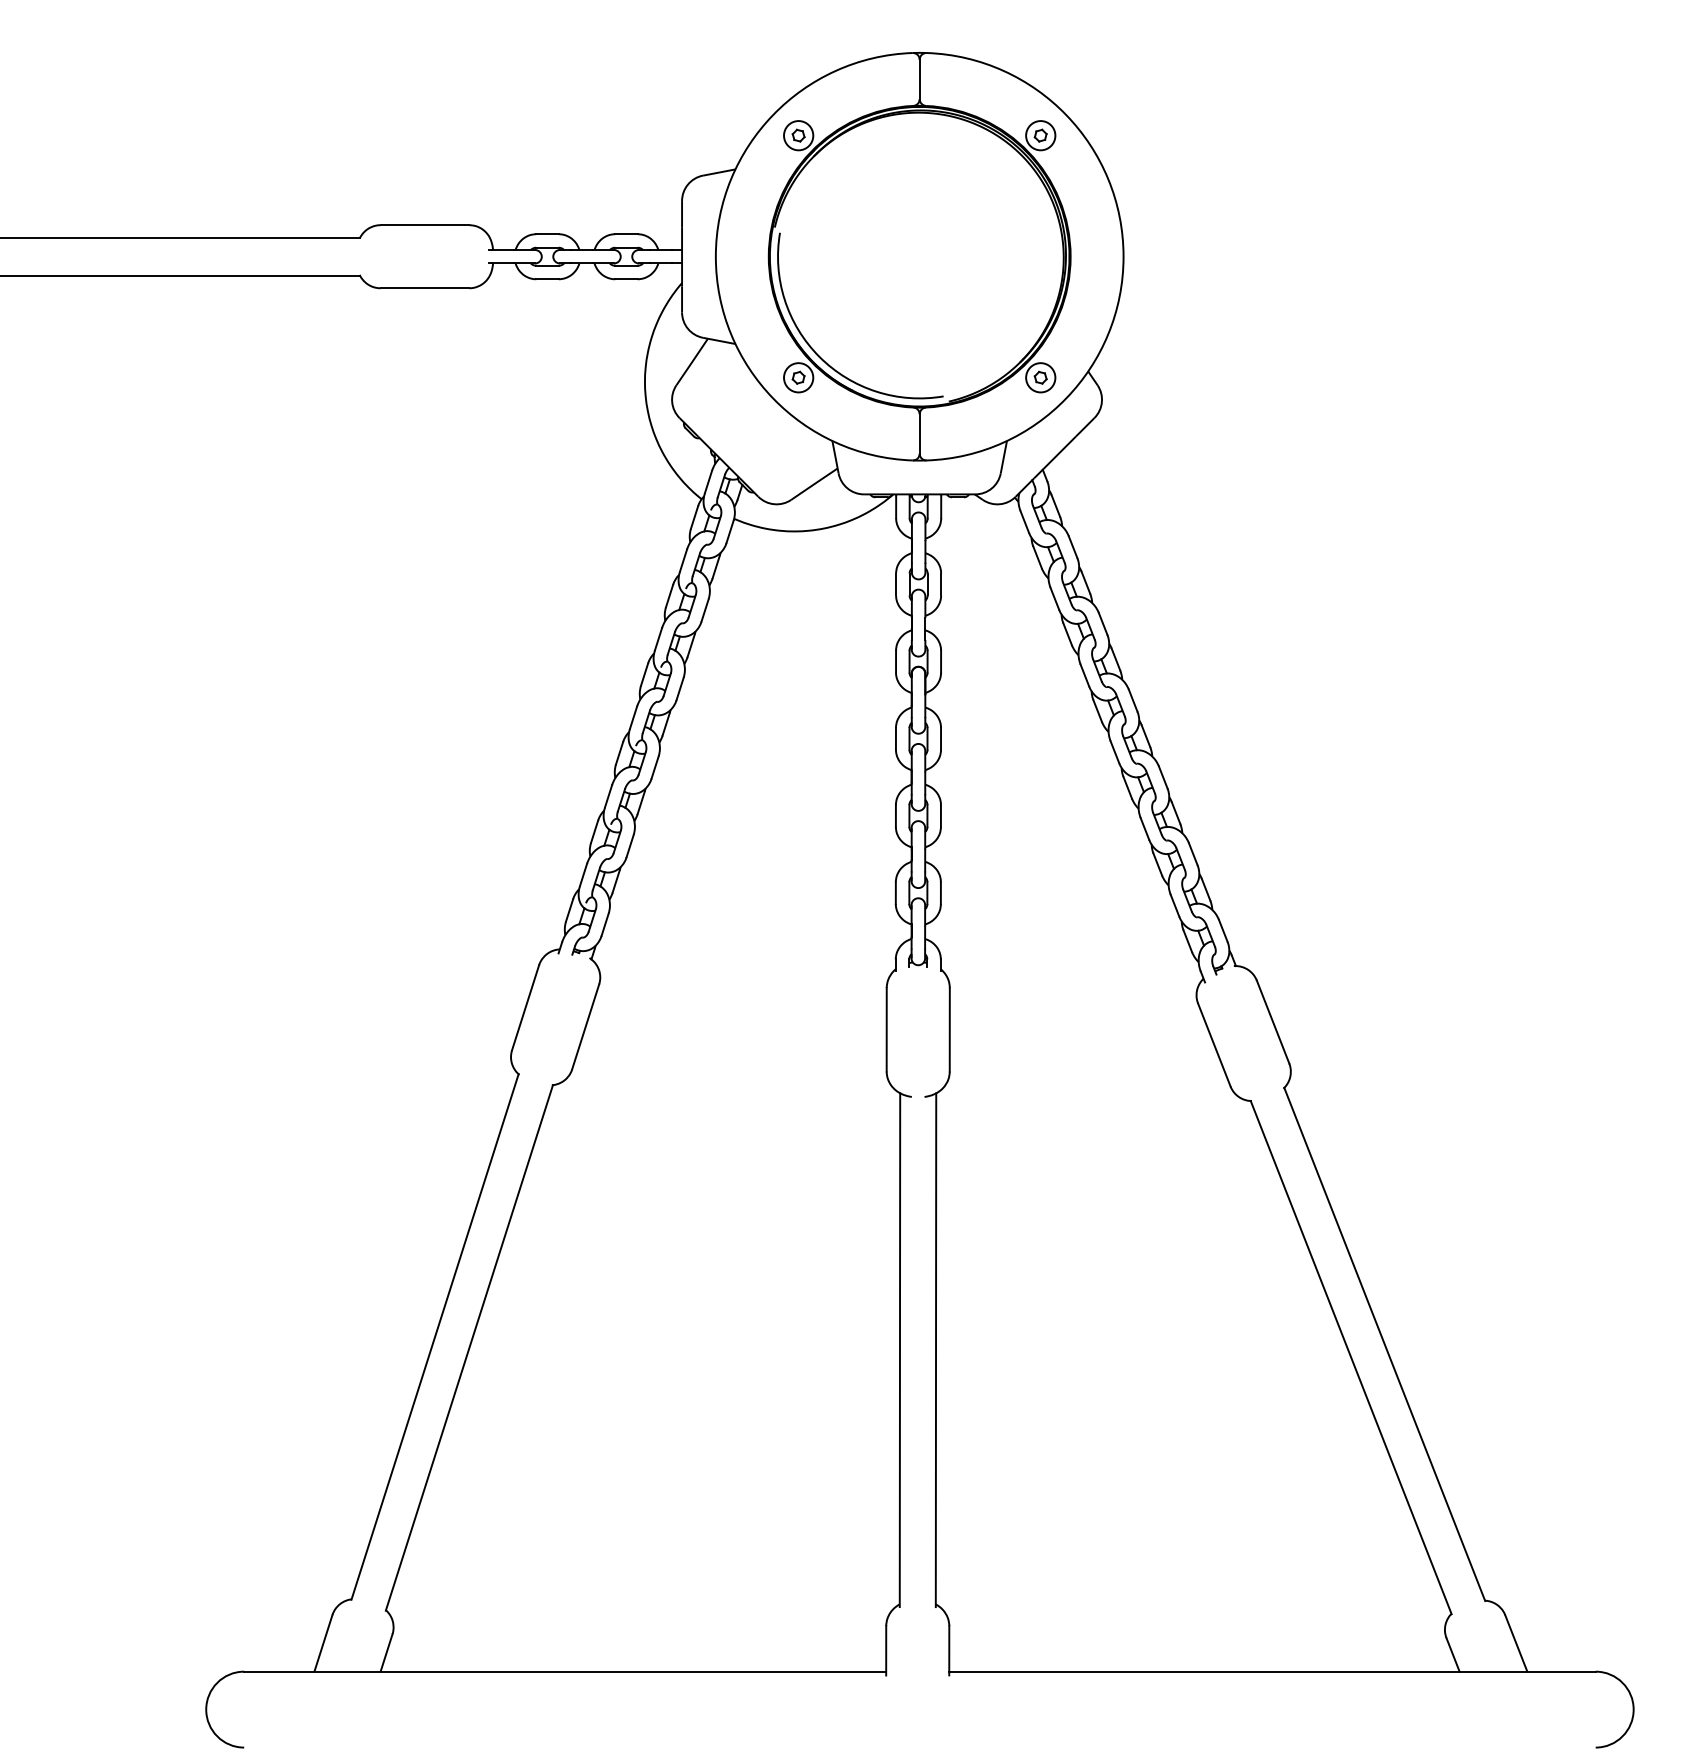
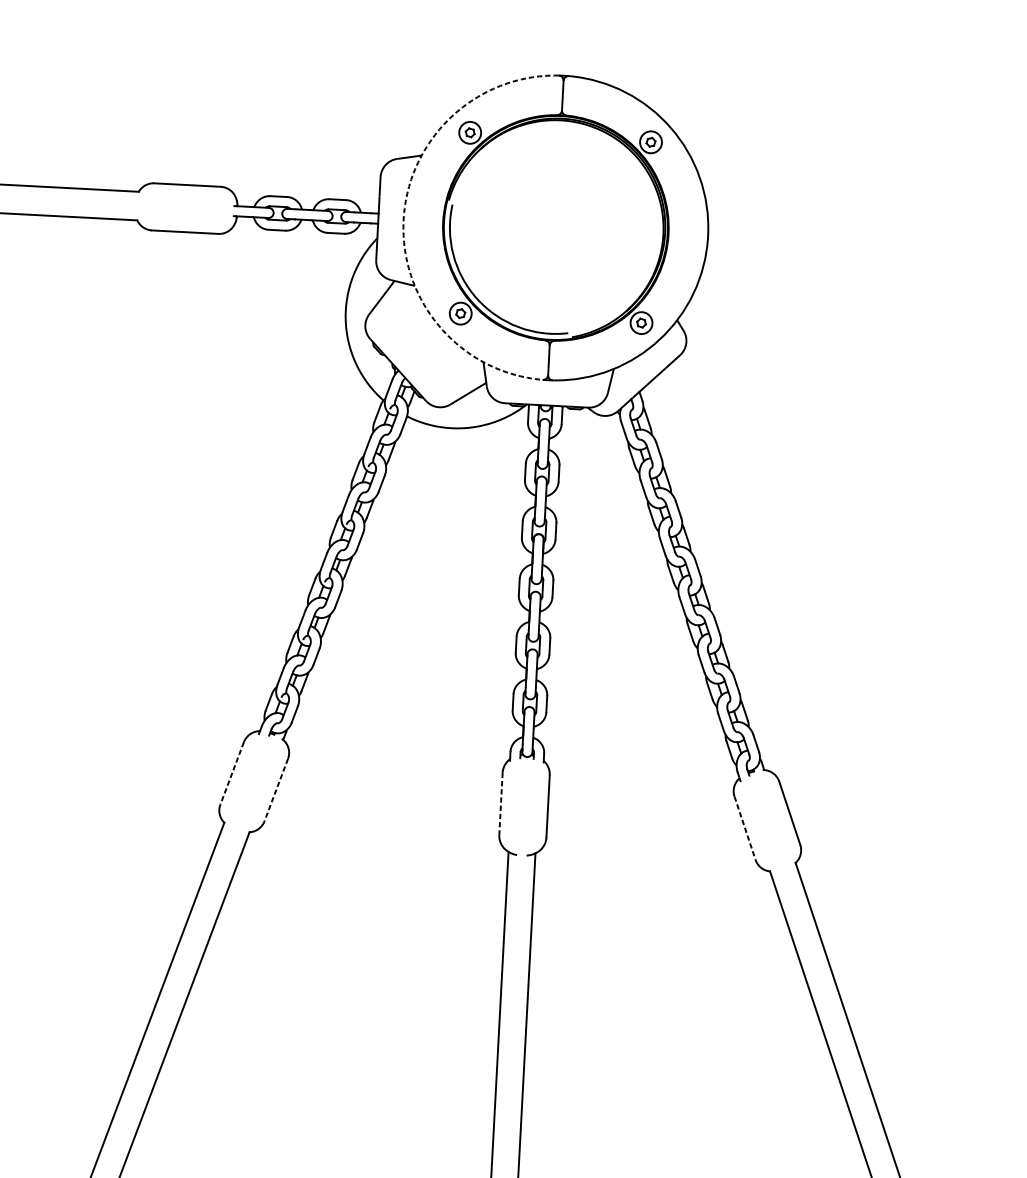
arc: (715, 256) -> (403, 219), solid -> dashed
line: (525, 1007) -> (232, 773), solid -> dashed
line: (585, 1026) -> (276, 789), solid -> dashed
line: (886, 1029) -> (500, 803), solid -> dashed
line: (1214, 1045) -> (745, 828), solid -> dashed

